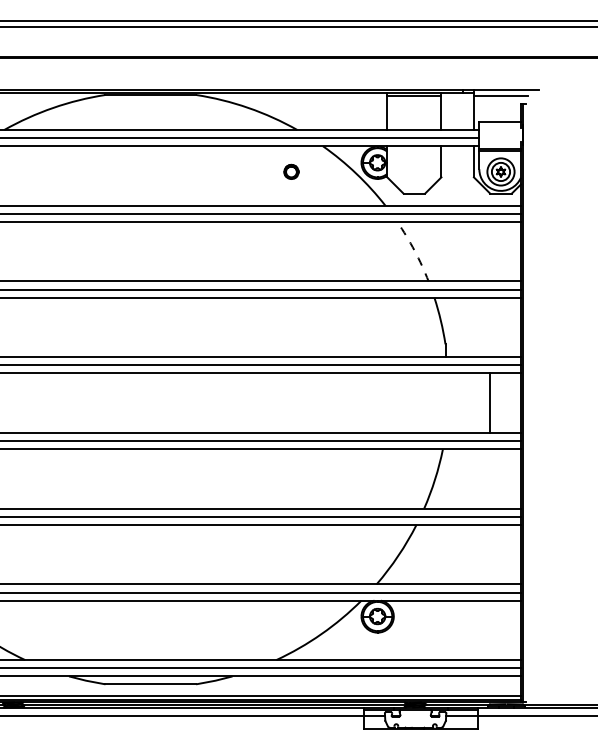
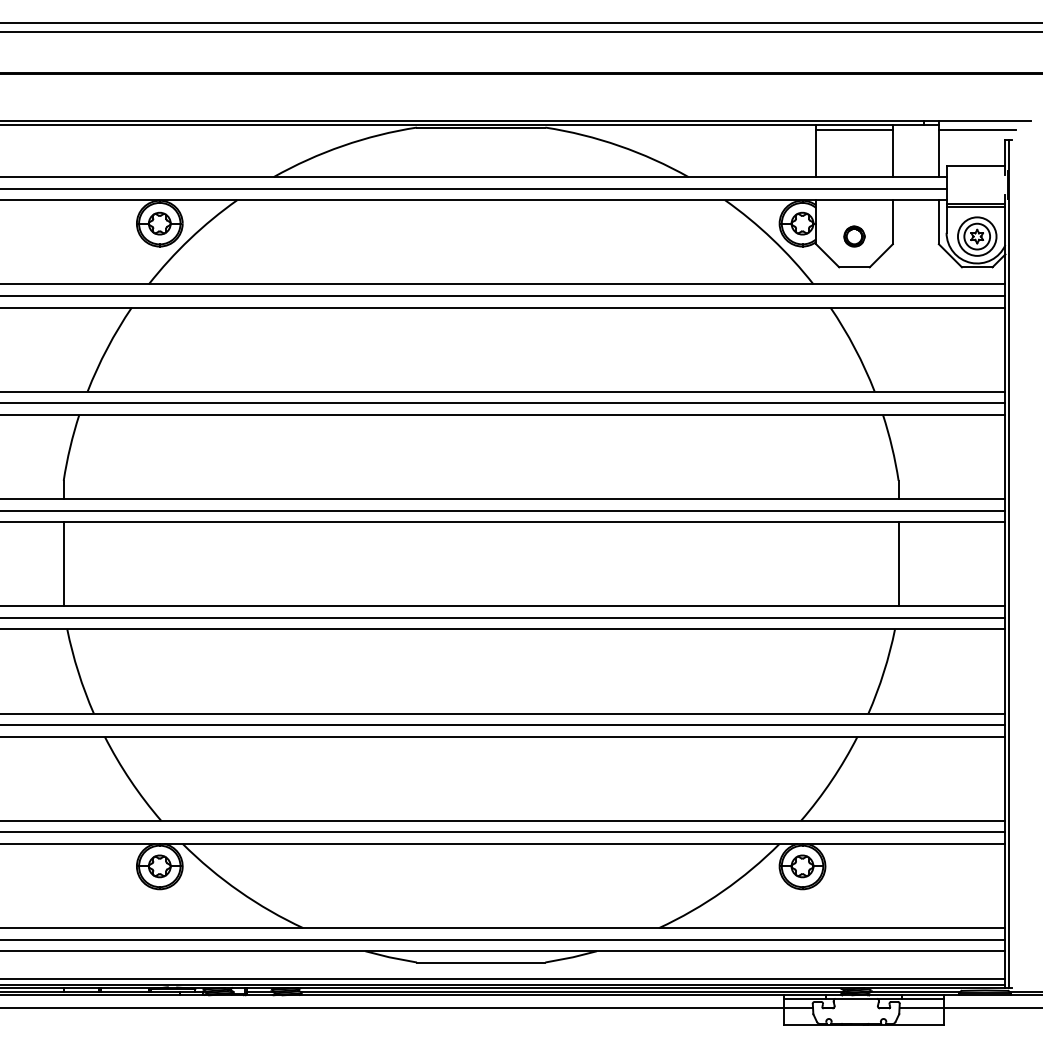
part: (291, 171) -> (854, 236), moved
arc: (414, 250) -> (854, 348), dashed -> solid
line: (489, 403) -> (898, 564), moved

